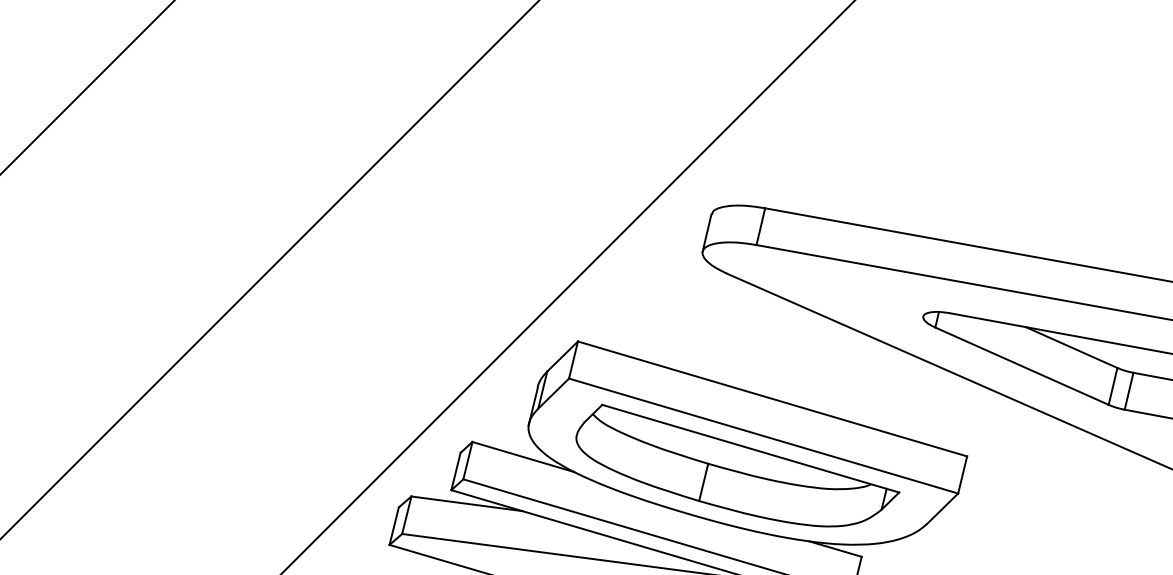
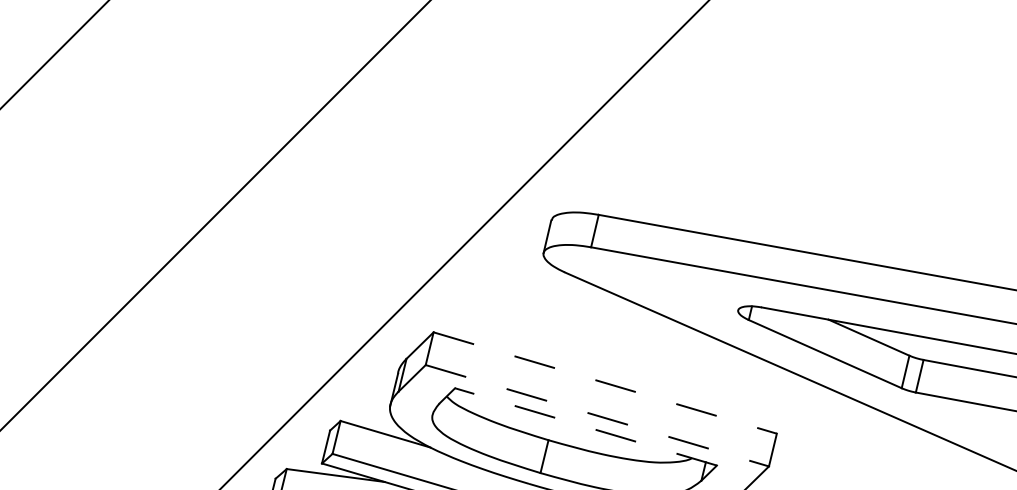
line: (772, 398) -> (605, 382), solid -> dashed
line: (763, 436) -> (597, 416), solid -> dashed
line: (750, 448) -> (585, 426), solid -> dashed

